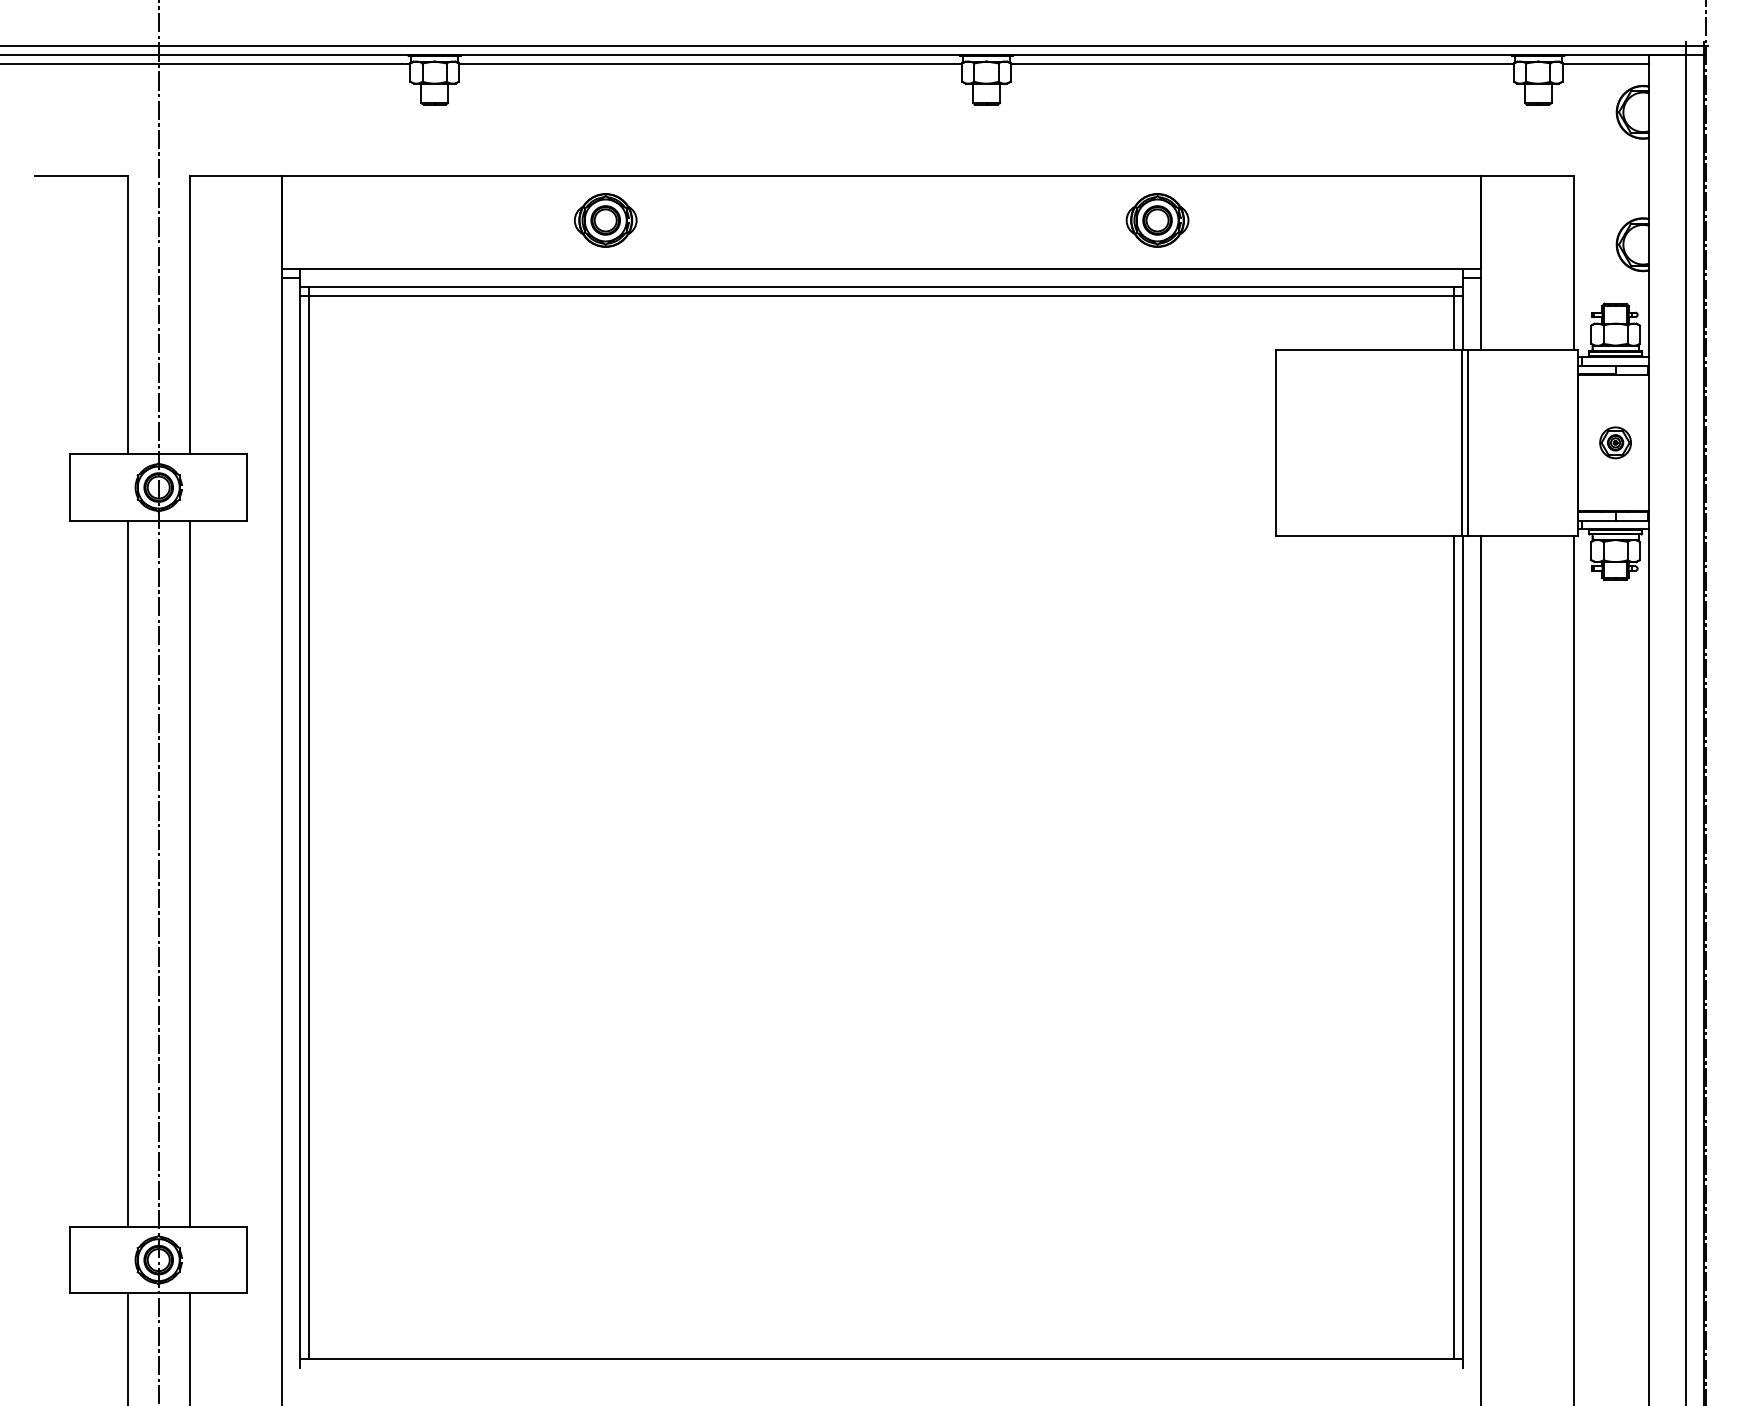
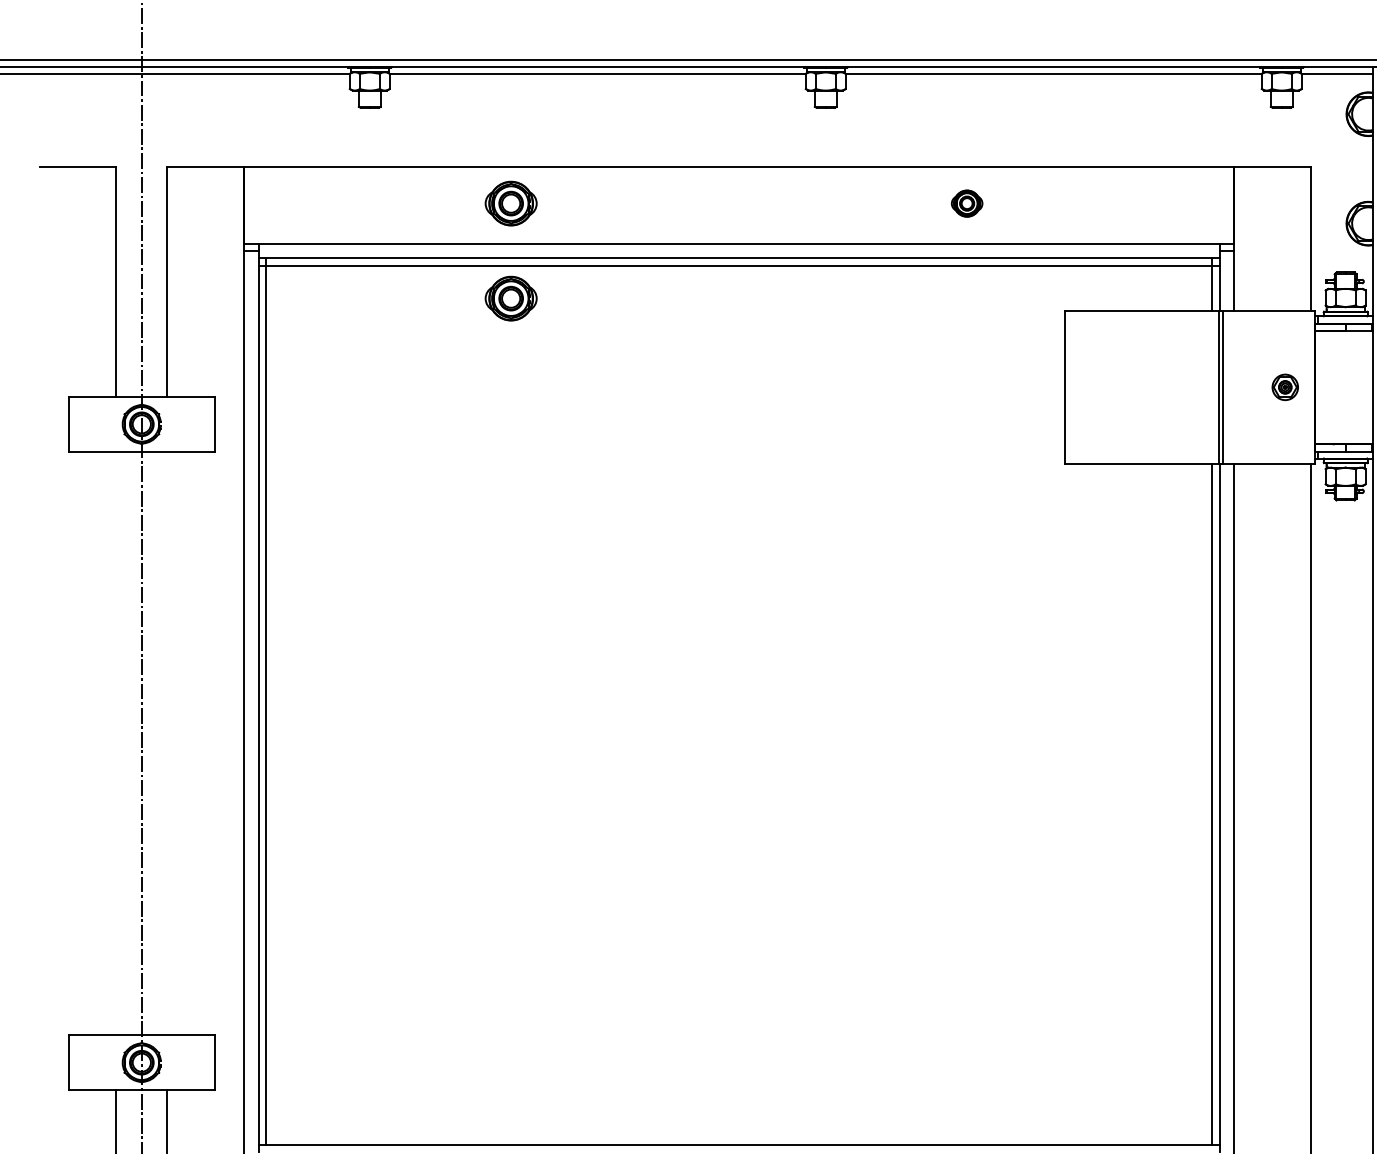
part: (1157, 220) -> (967, 203), size x0.6
part: (605, 335) -> (510, 298), added
part: (1615, 442) -> (1285, 387), moved
line: (127, 873) -> (116, 743), removed
line: (189, 873) -> (167, 743), removed

